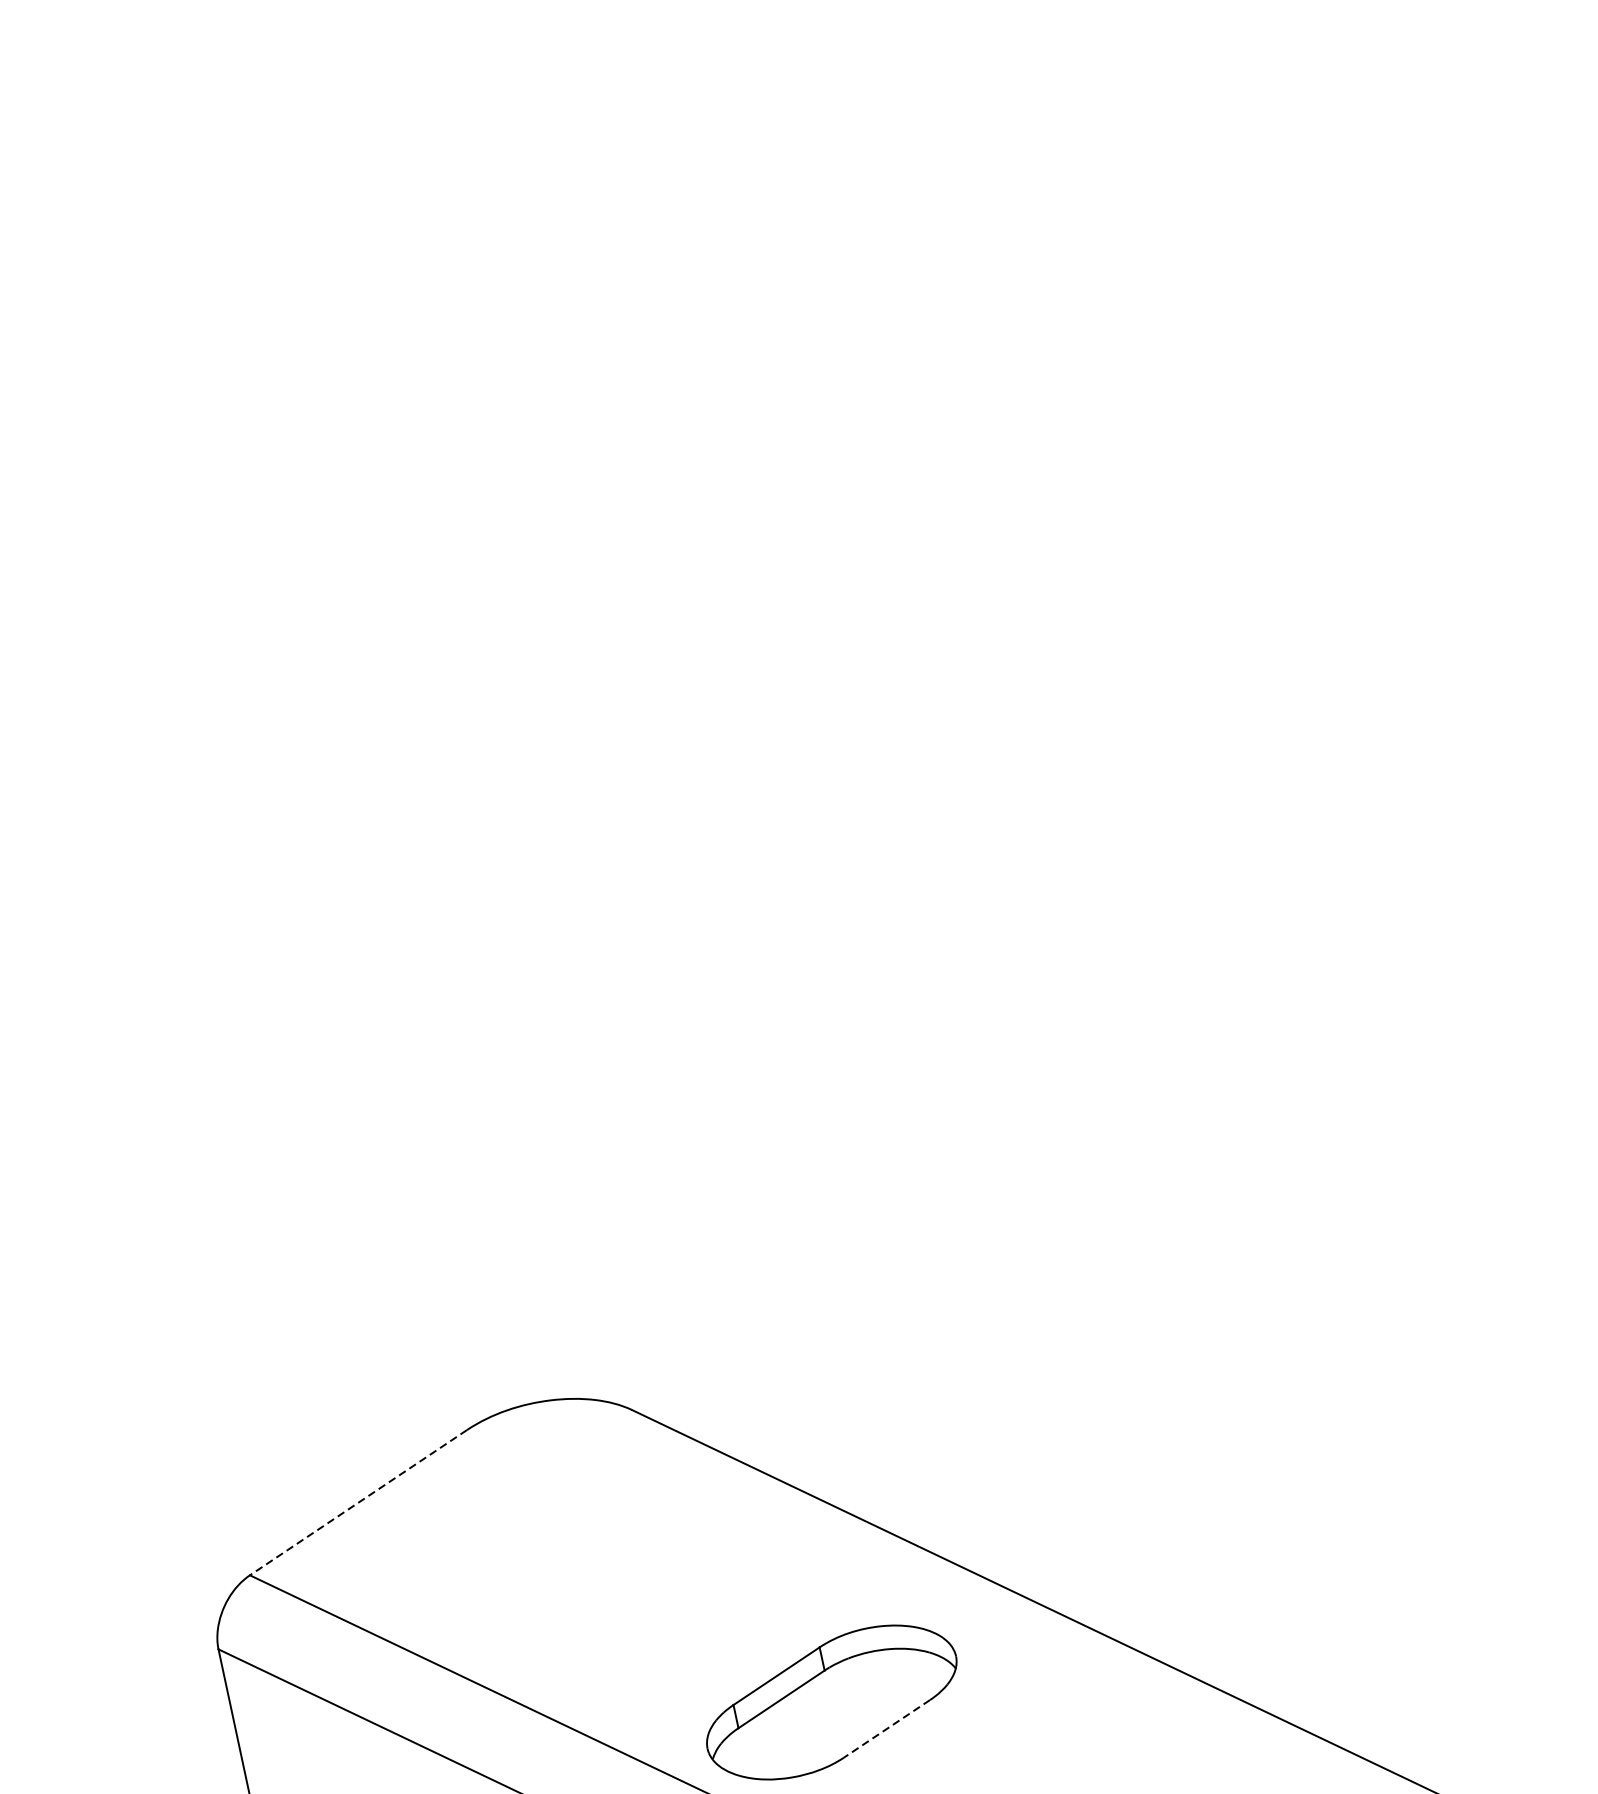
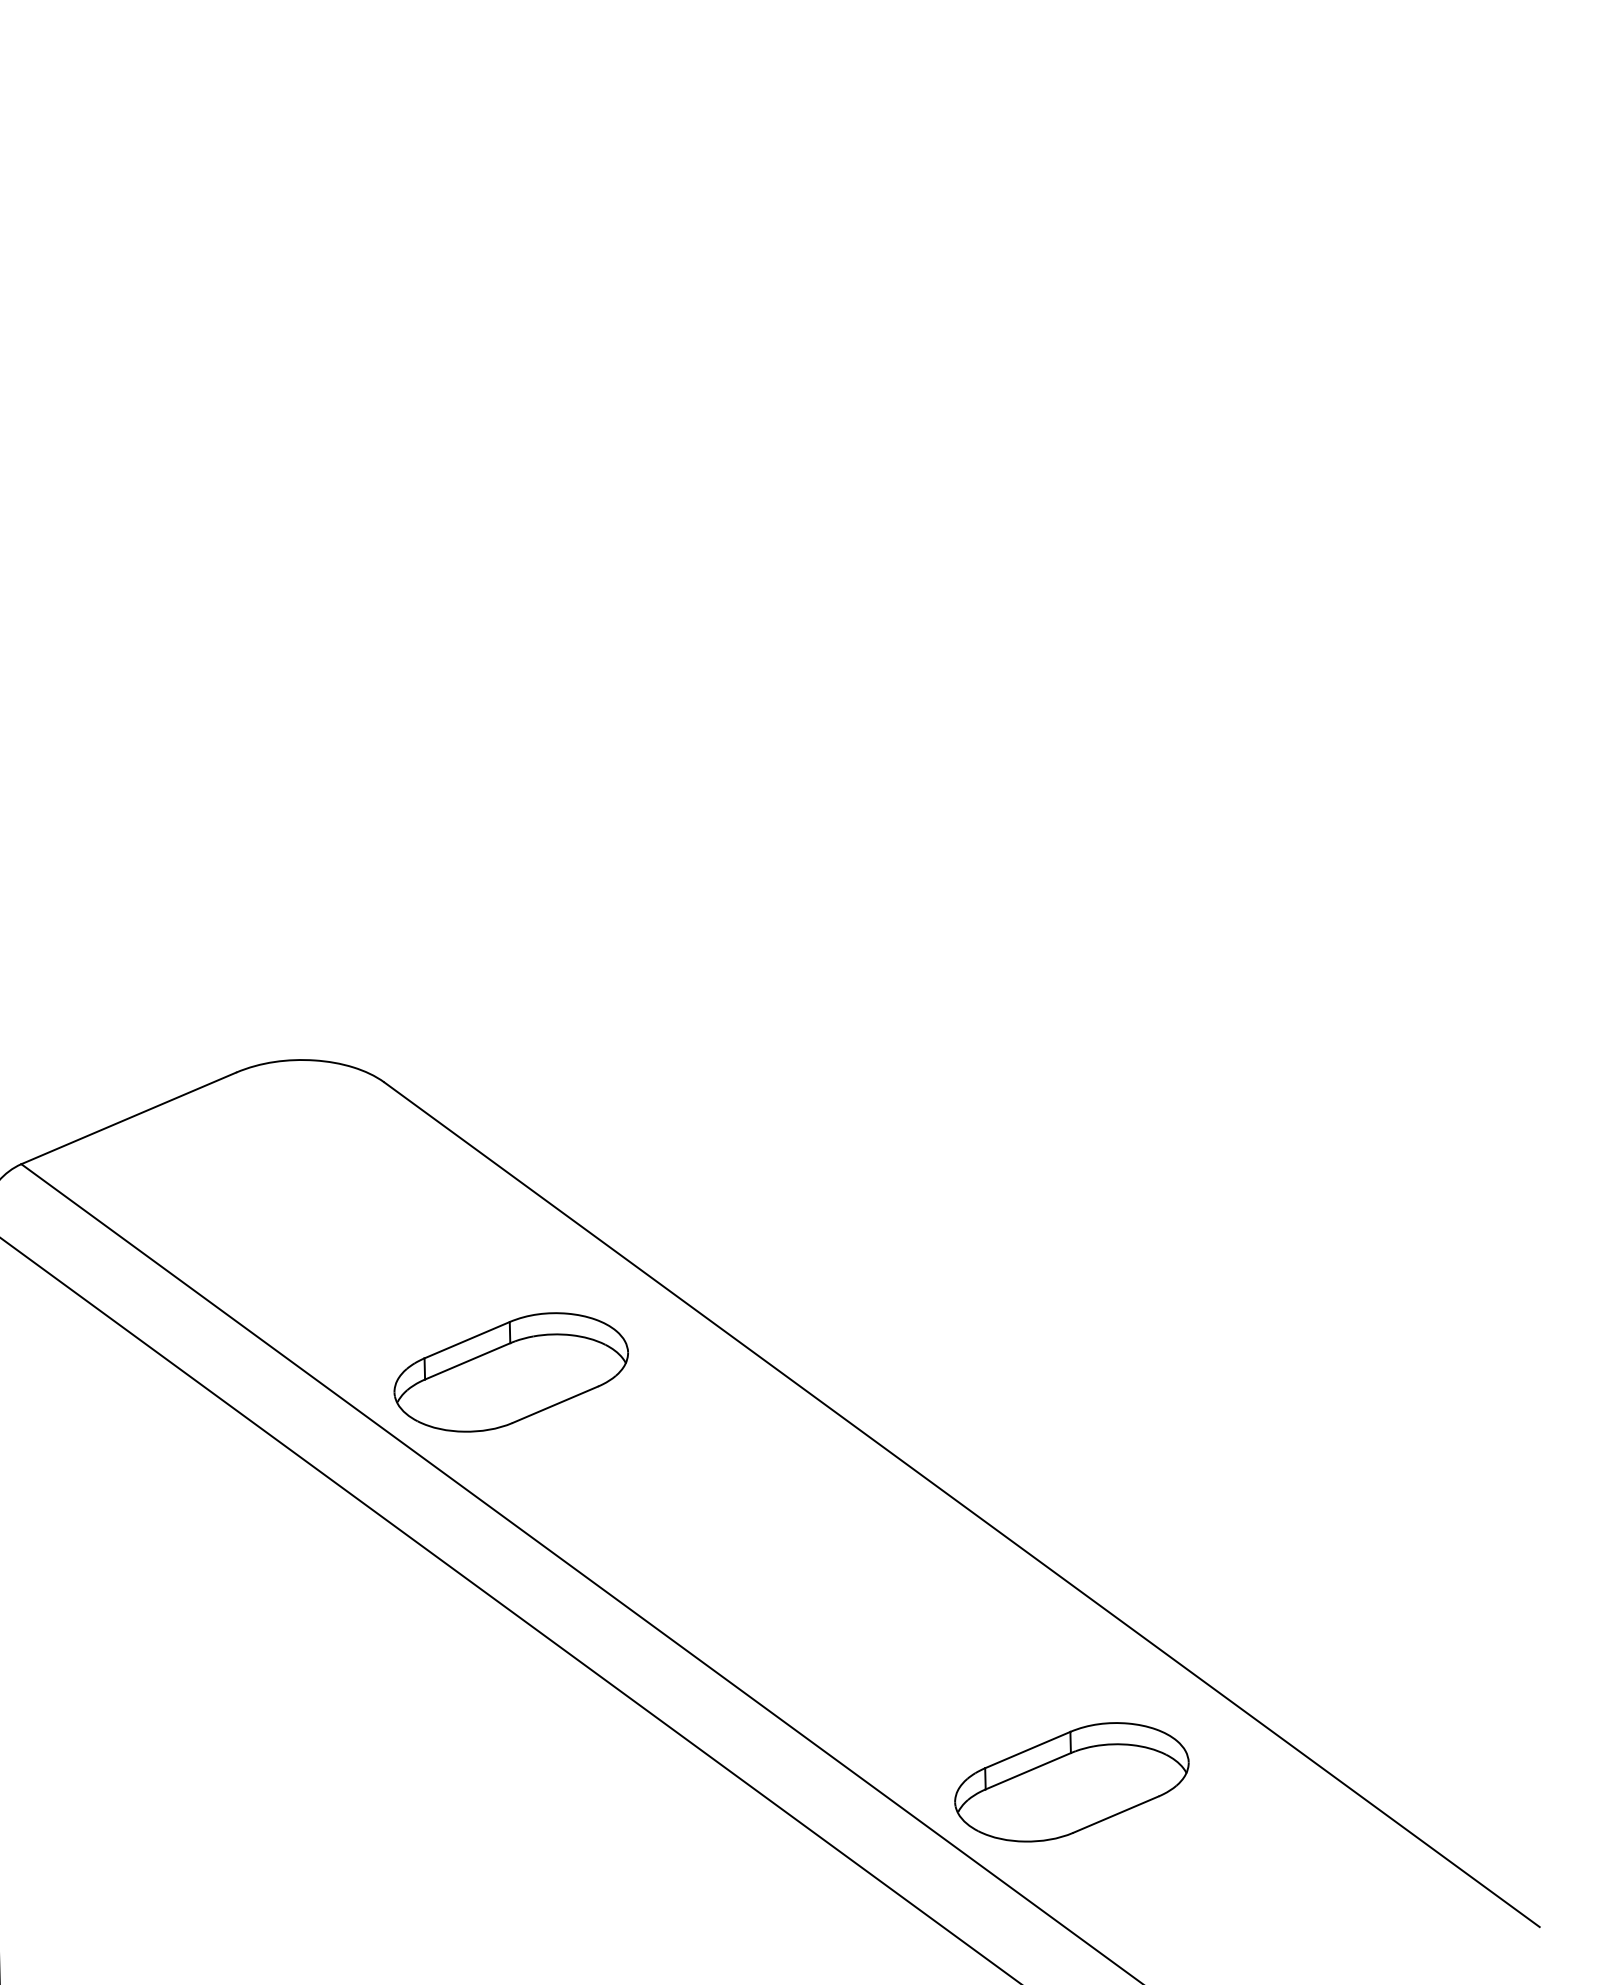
line: (358, 1502) -> (128, 1118), dashed -> solid
line: (887, 1728) -> (555, 1404), dashed -> solid

